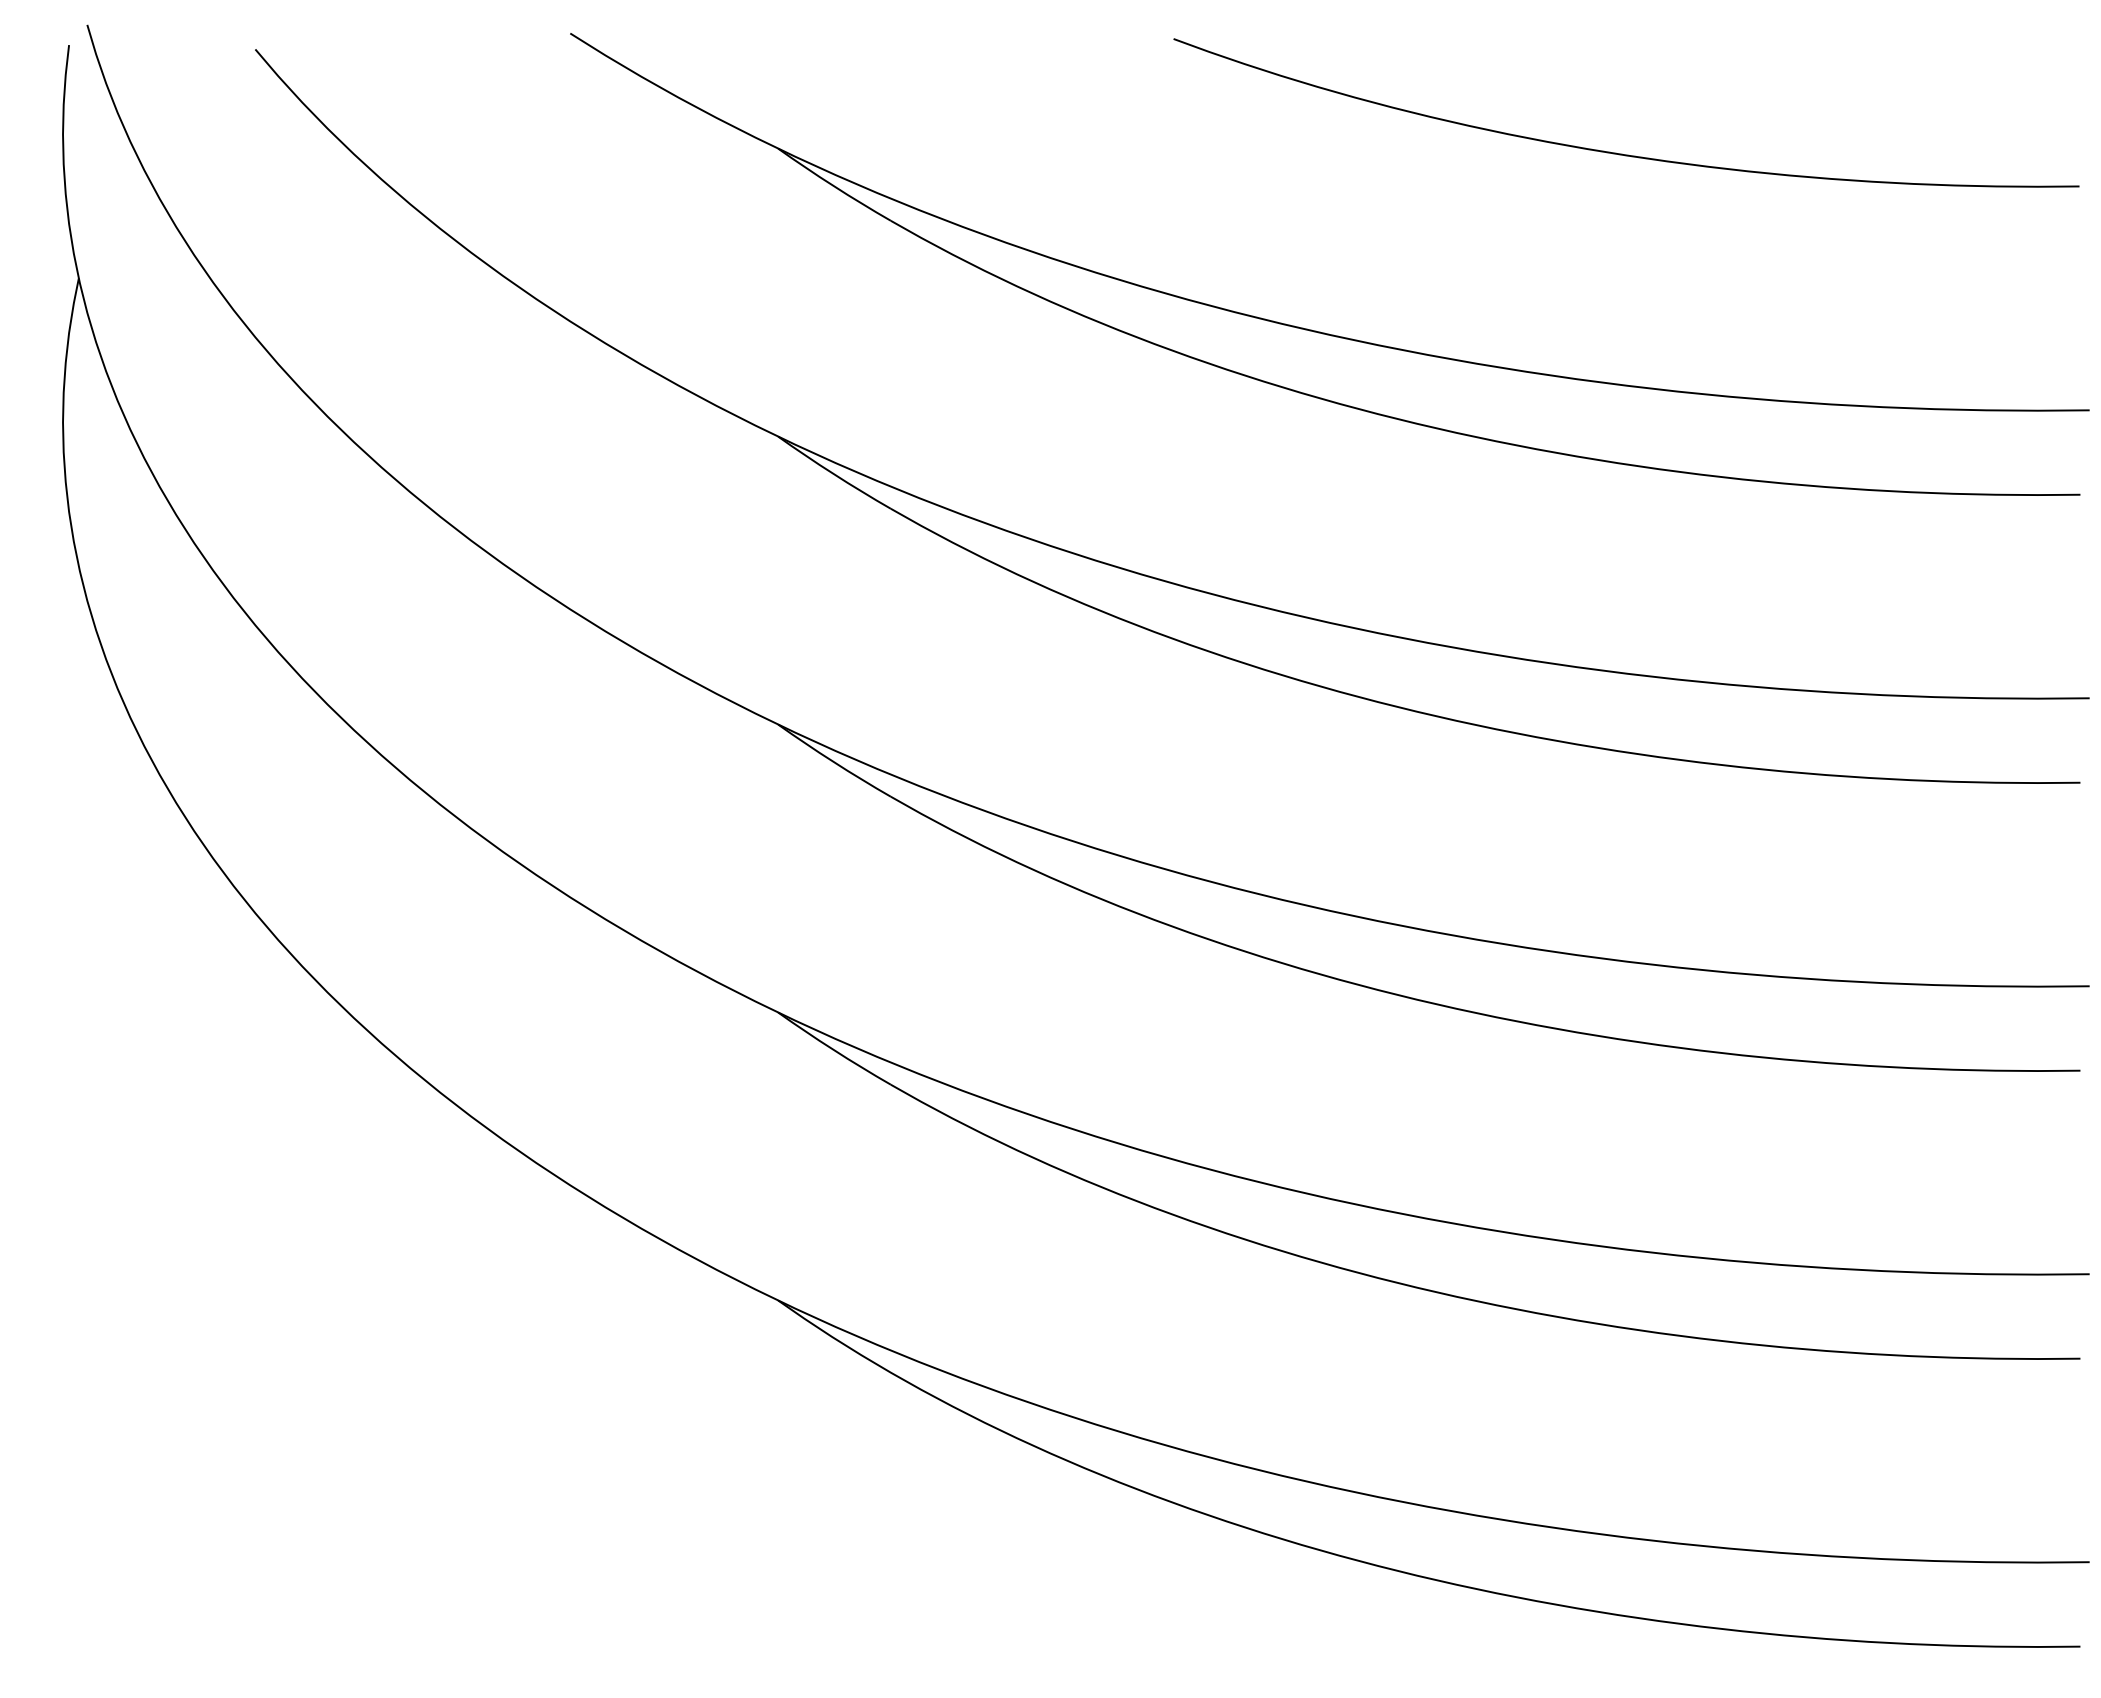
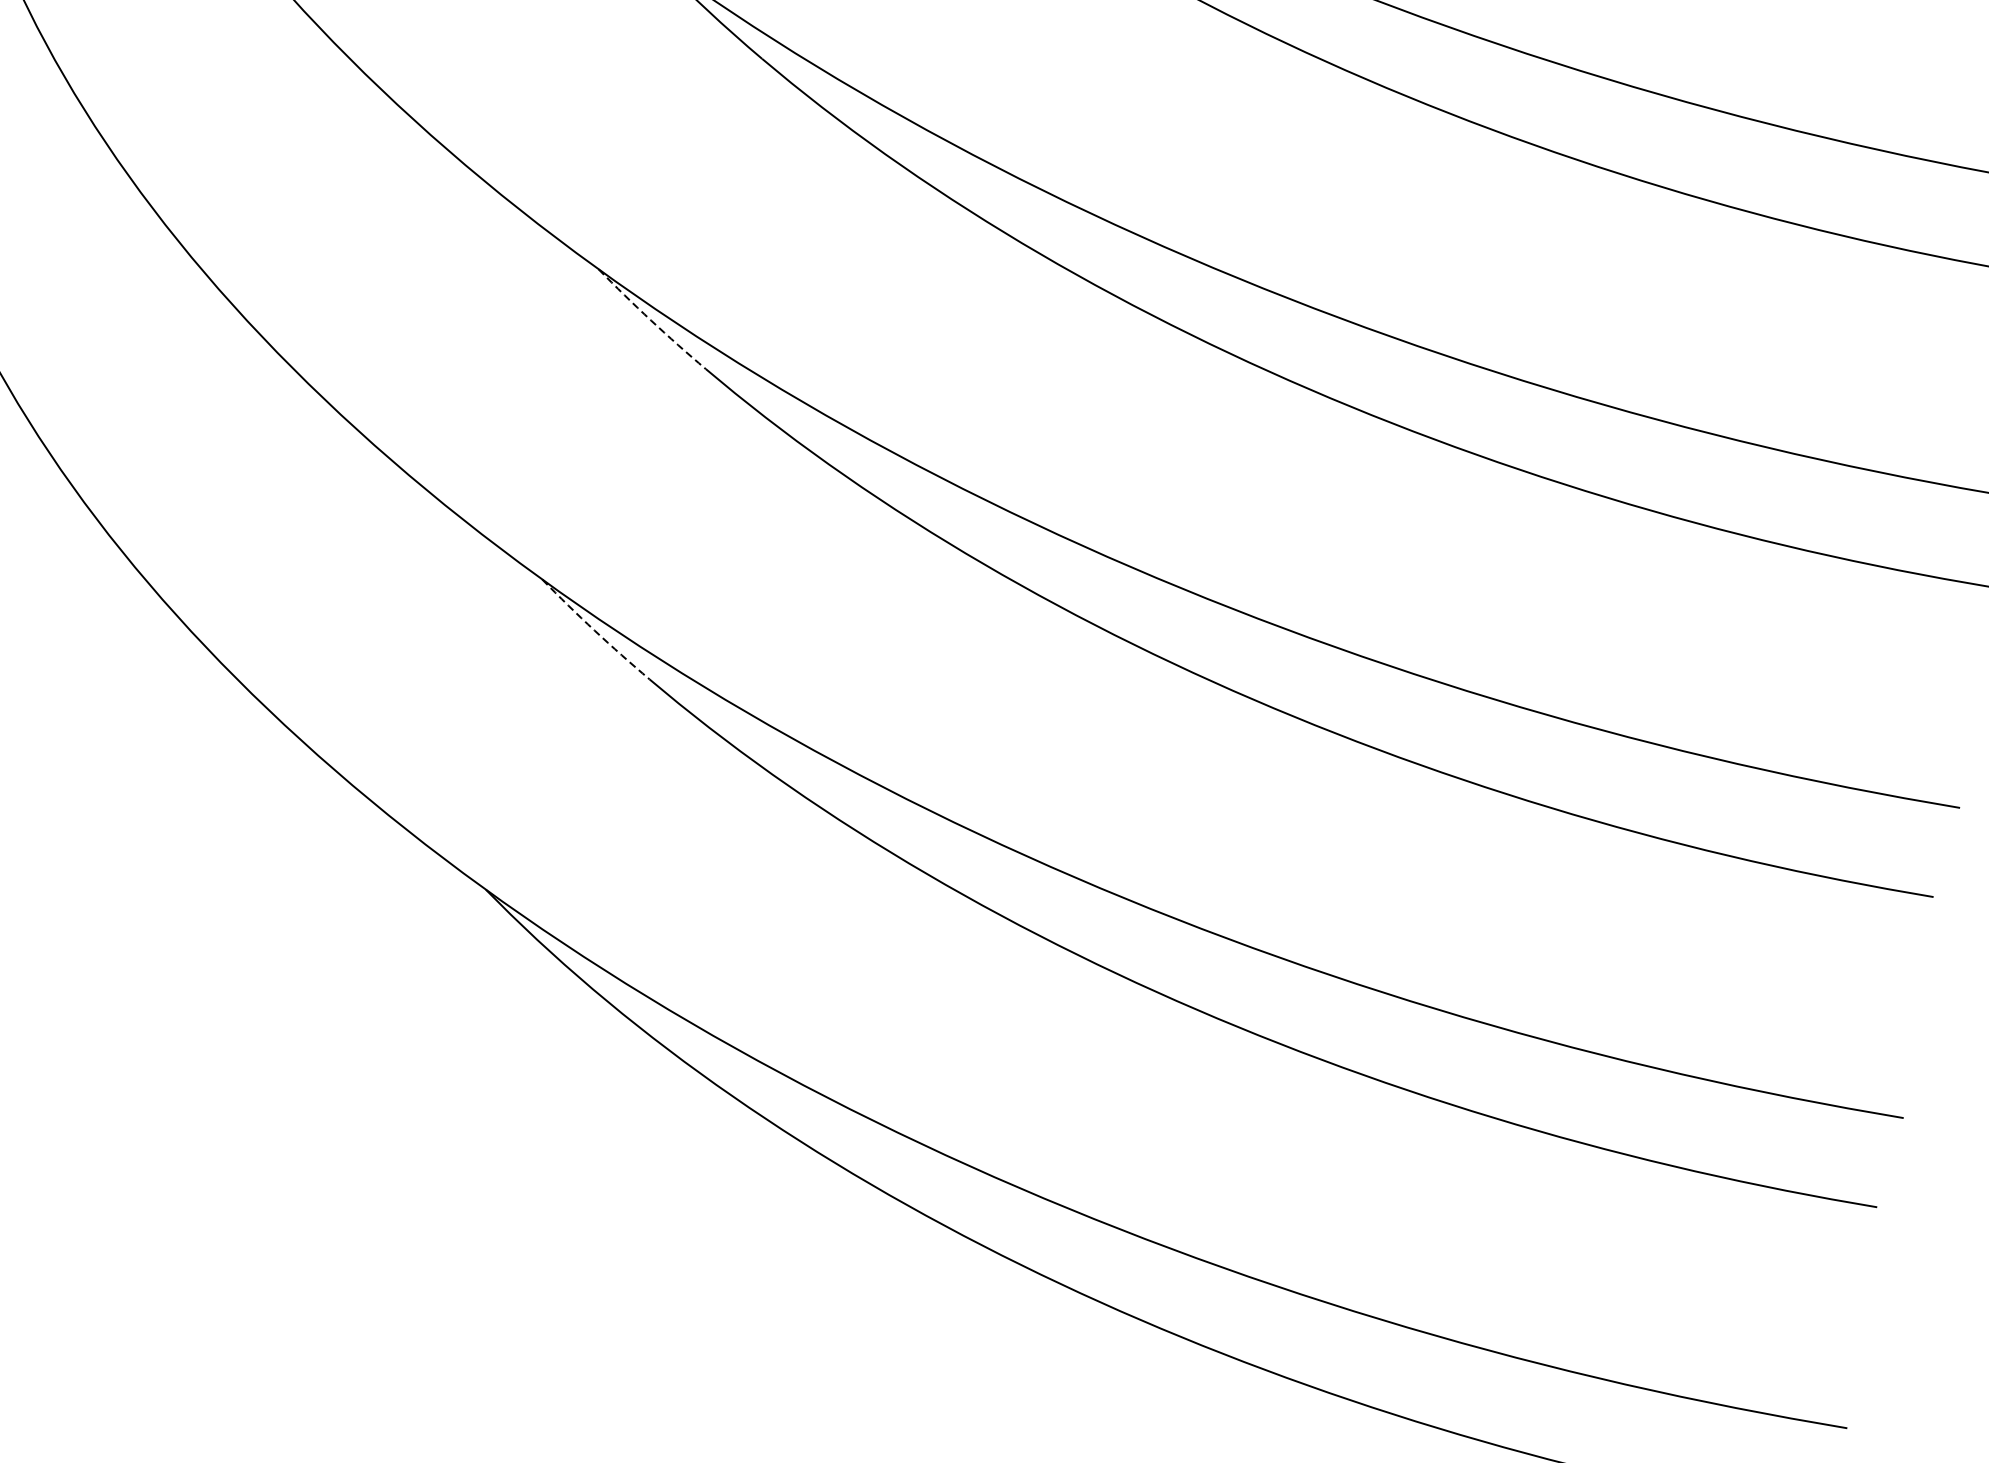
arc: (833, 761) -> (650, 319), solid -> dashed
arc: (833, 1049) -> (594, 630), solid -> dashed

